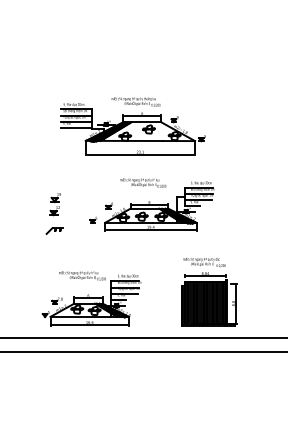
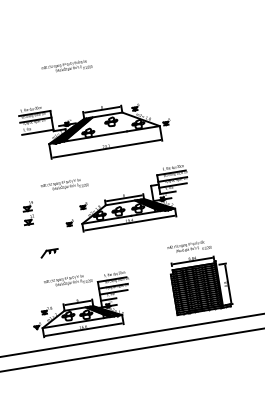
text: (135, 101) -> (66, 66), moved
line: (76, 121) -> (36, 125), removed
text: (143, 182) -> (64, 184), moved
part: (54, 230) -> (49, 252), moved

